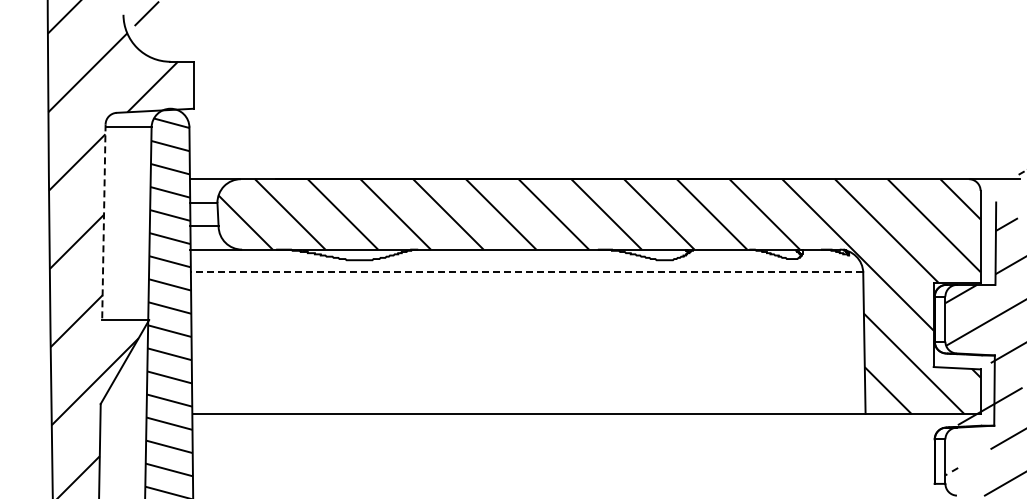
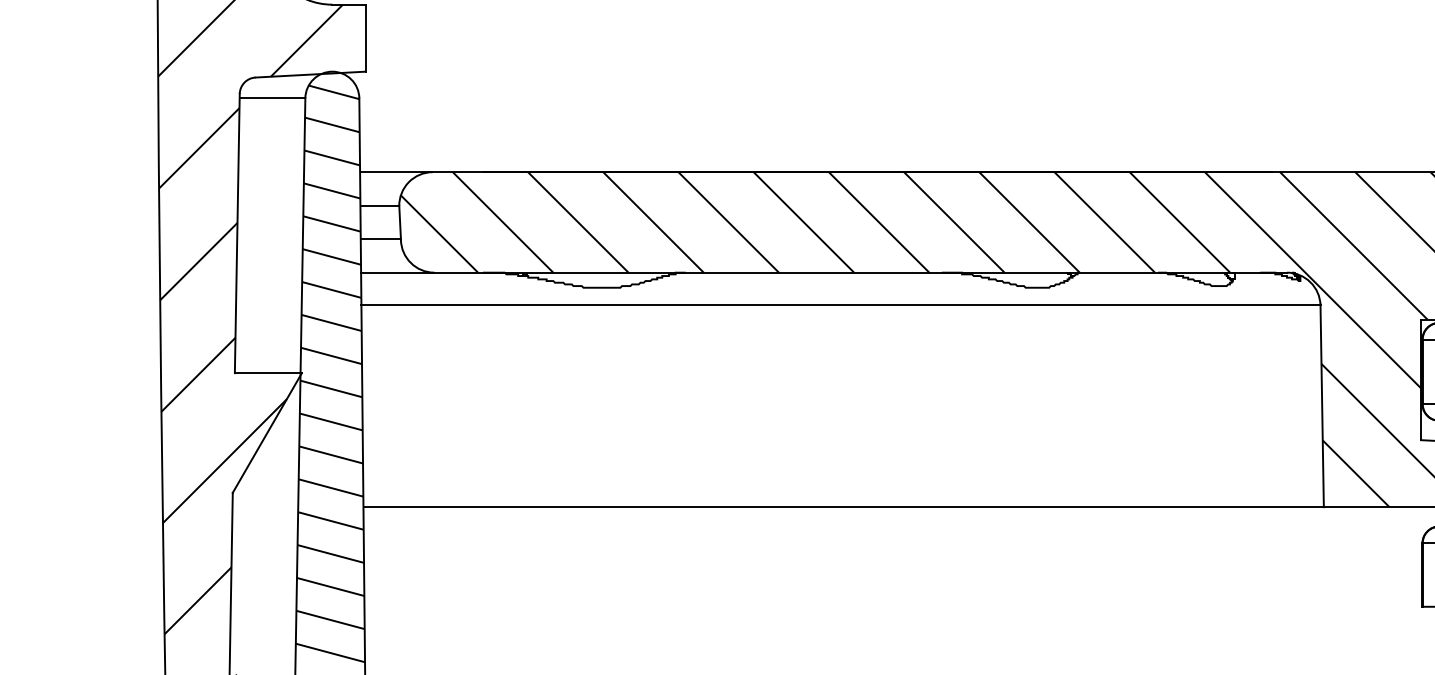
line: (103, 222) -> (236, 233), dashed -> solid
line: (526, 271) -> (840, 303), dashed -> solid

